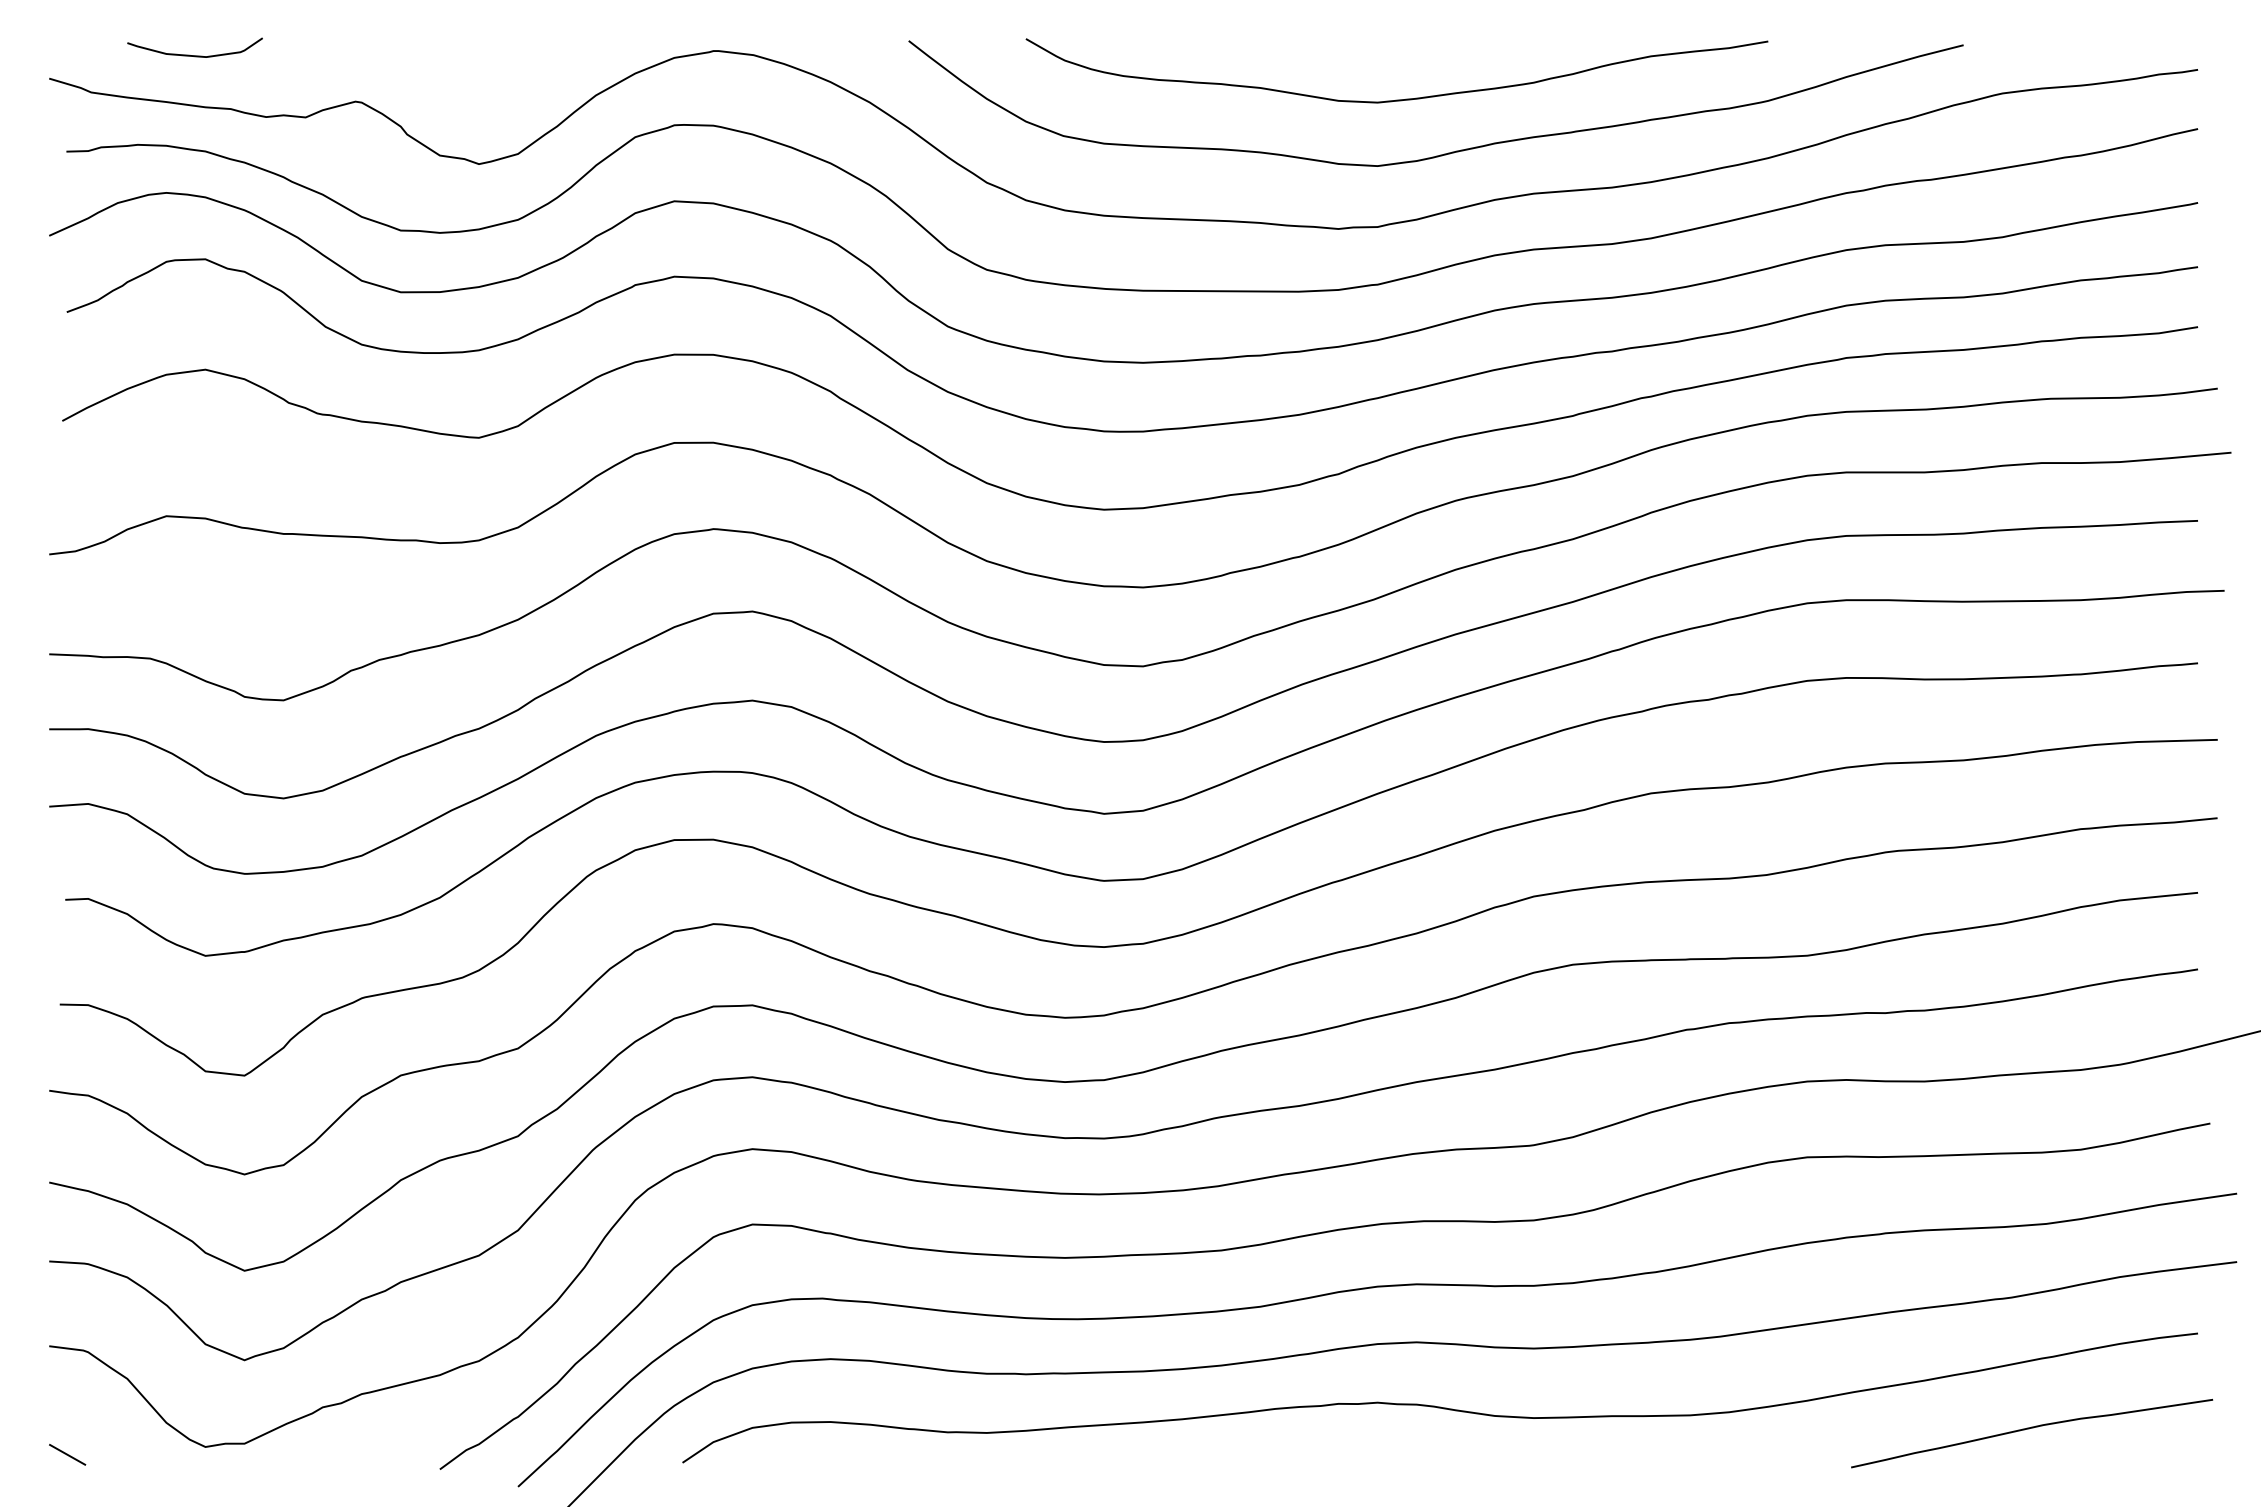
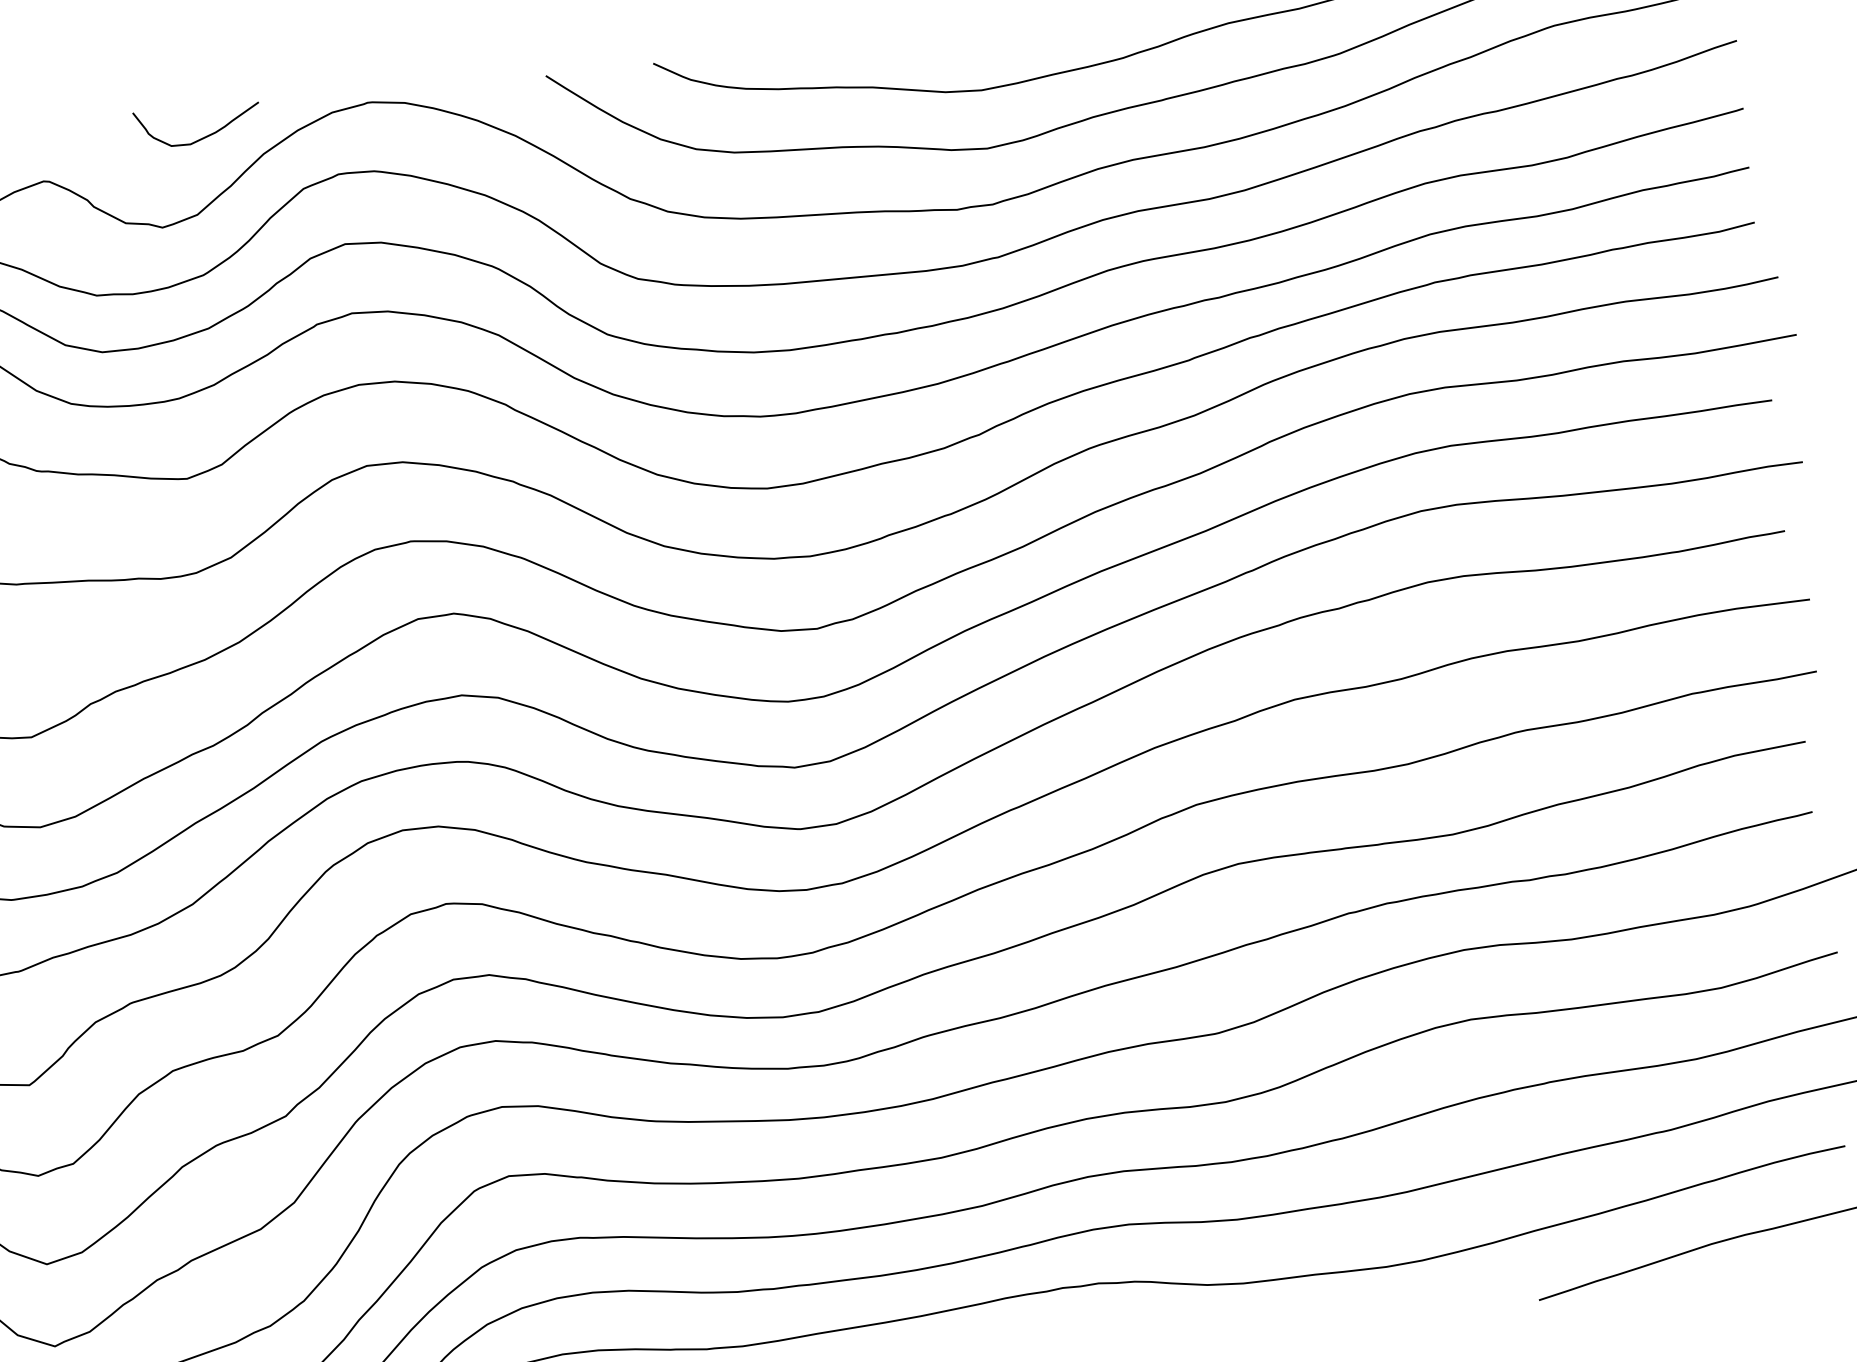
curve: (533, 70) -> (204, 136), added

